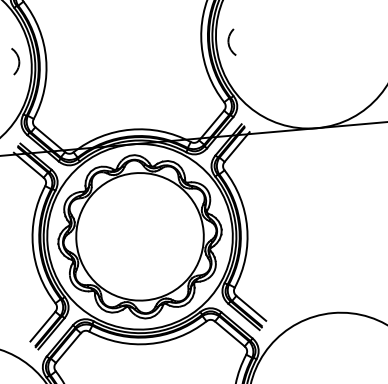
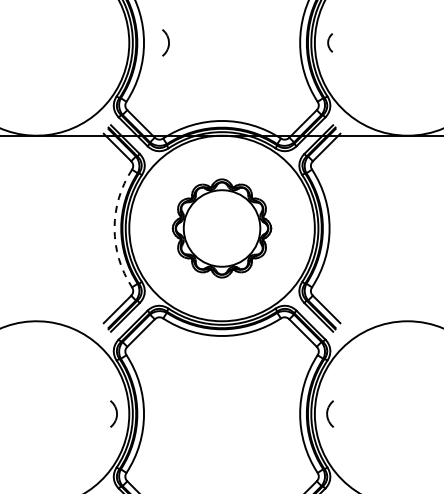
part: (231, 42) -> (330, 42), size x0.7
part: (15, 61) -> (165, 42), moved
part: (139, 236) -> (221, 228), size x0.6
arc: (32, 246) -> (114, 228), solid -> dashed

